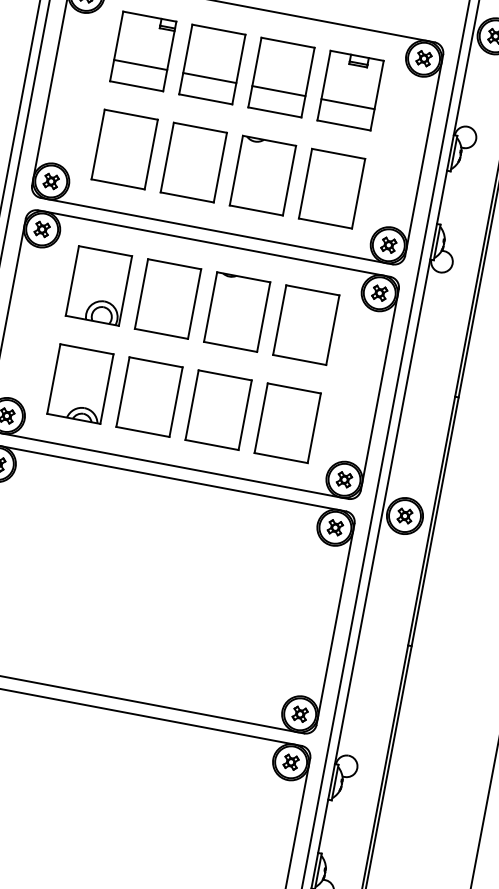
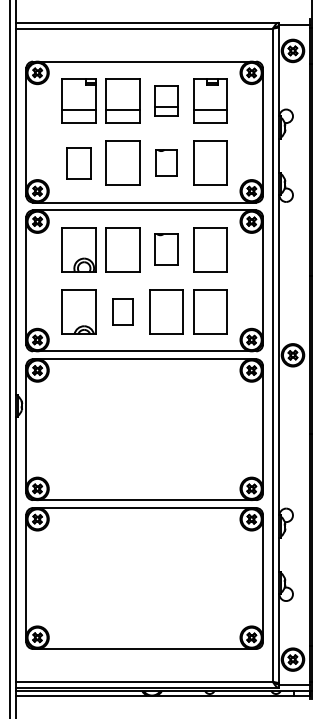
part: (281, 76) -> (166, 100), size x0.7
part: (124, 148) -> (78, 162), size x0.7
part: (263, 174) -> (166, 162), size x0.6
part: (237, 311) -> (166, 249), size x0.7
part: (149, 396) -> (122, 311), size x0.6

